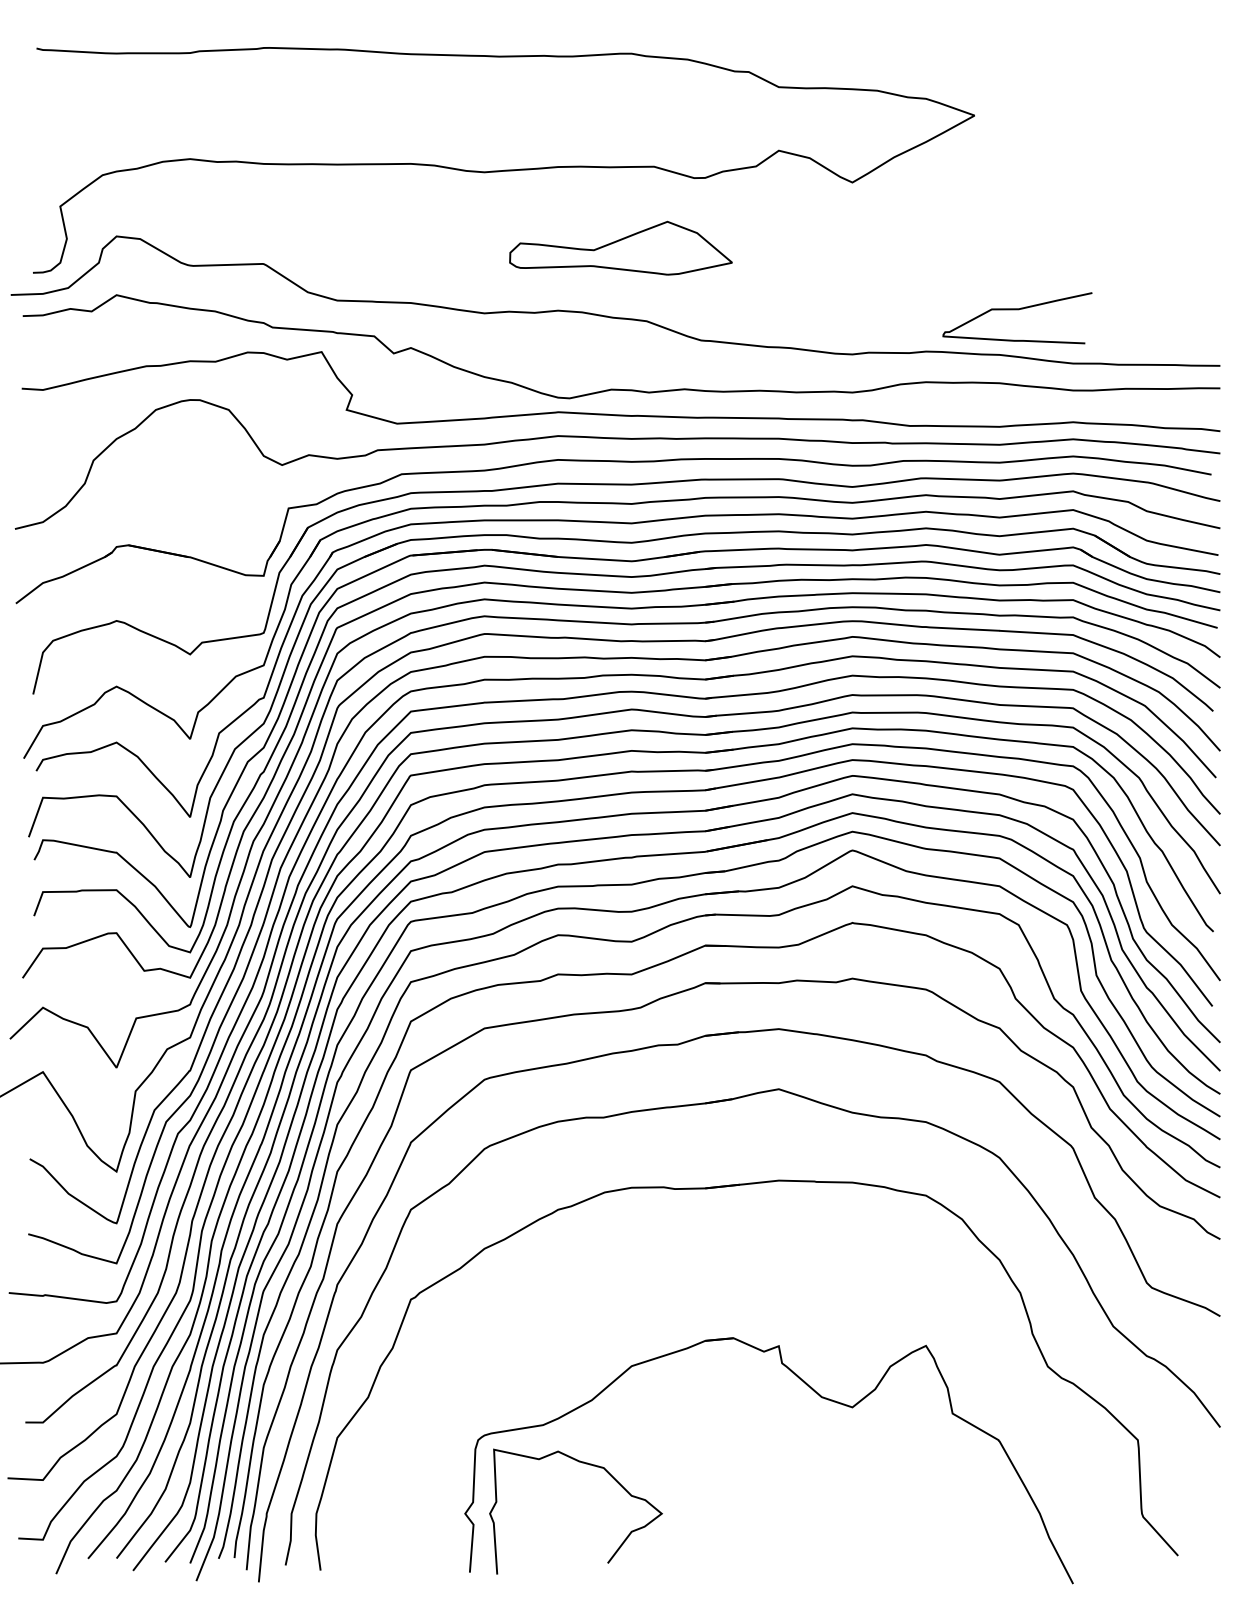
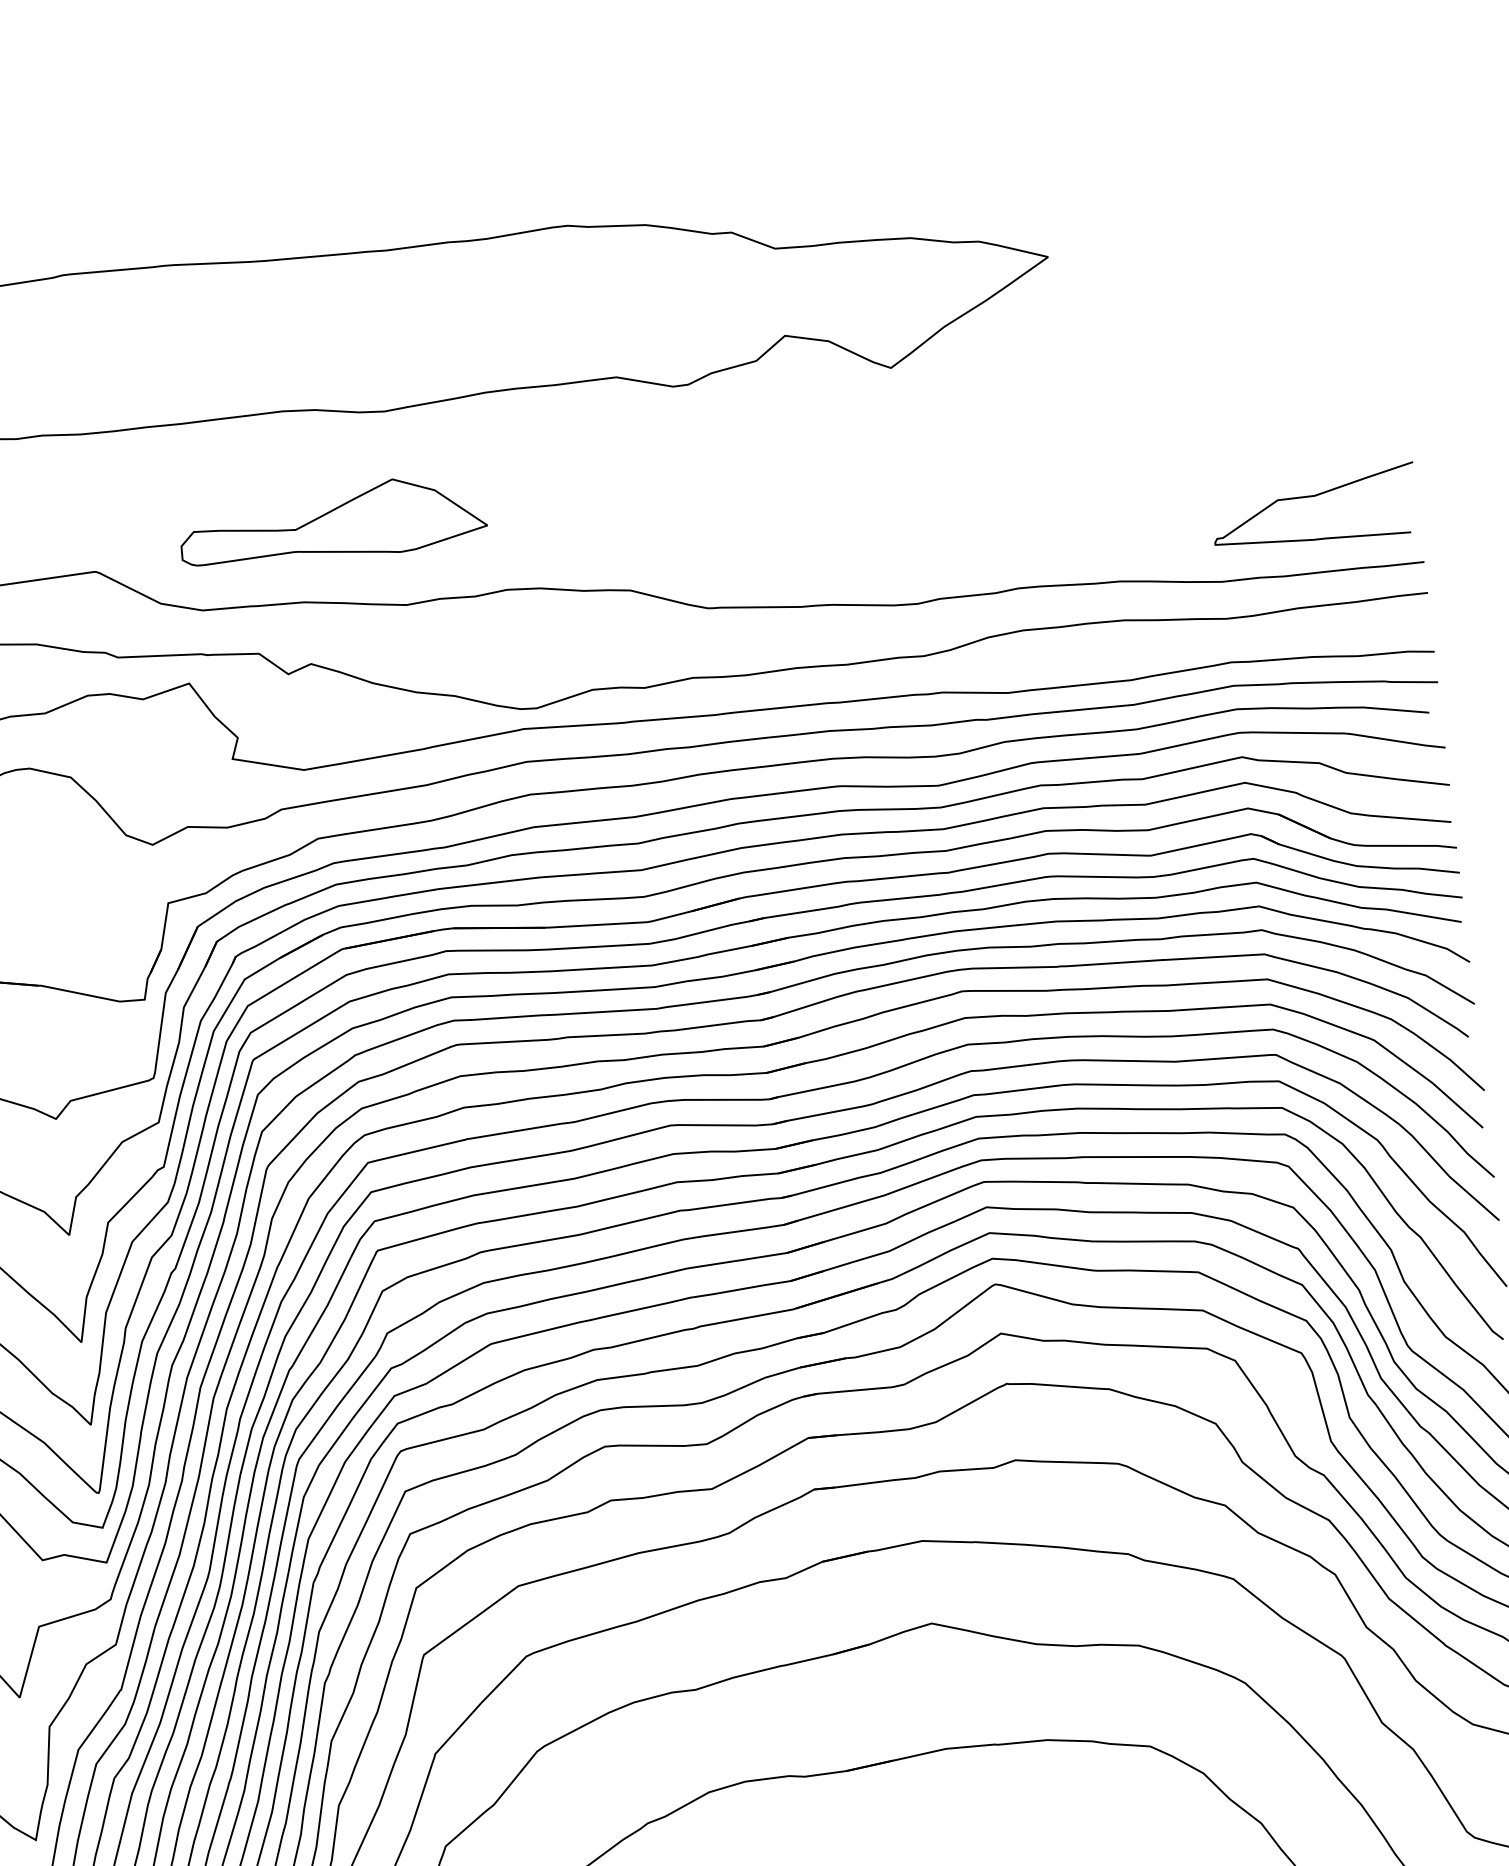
part: (620, 247) -> (331, 521), moved
curve: (1017, 310) -> (1313, 497), moved

